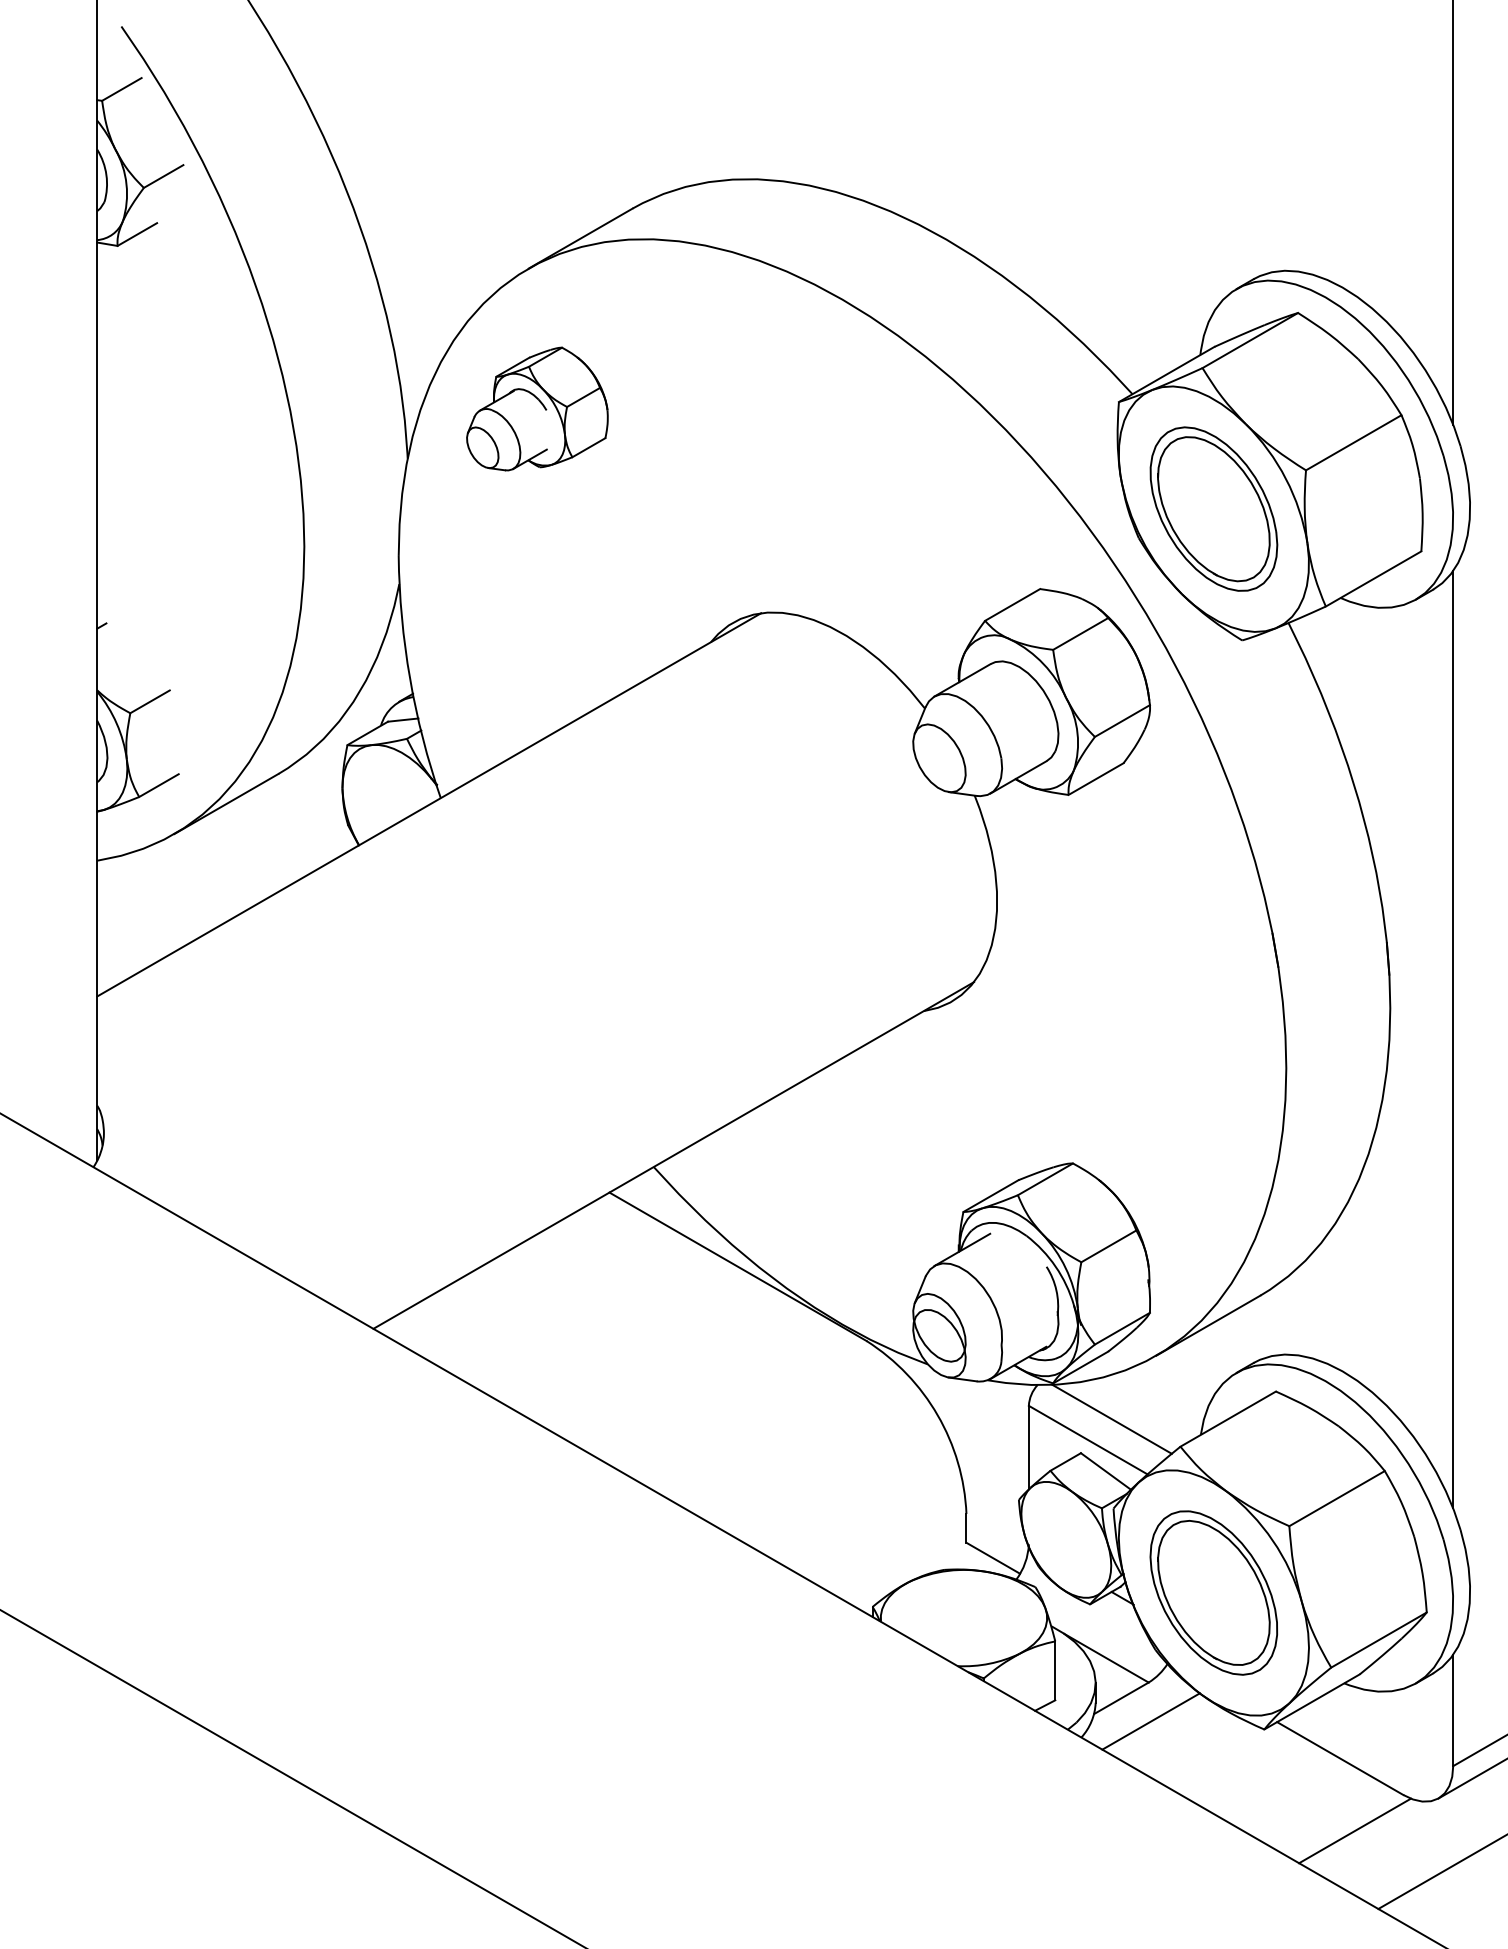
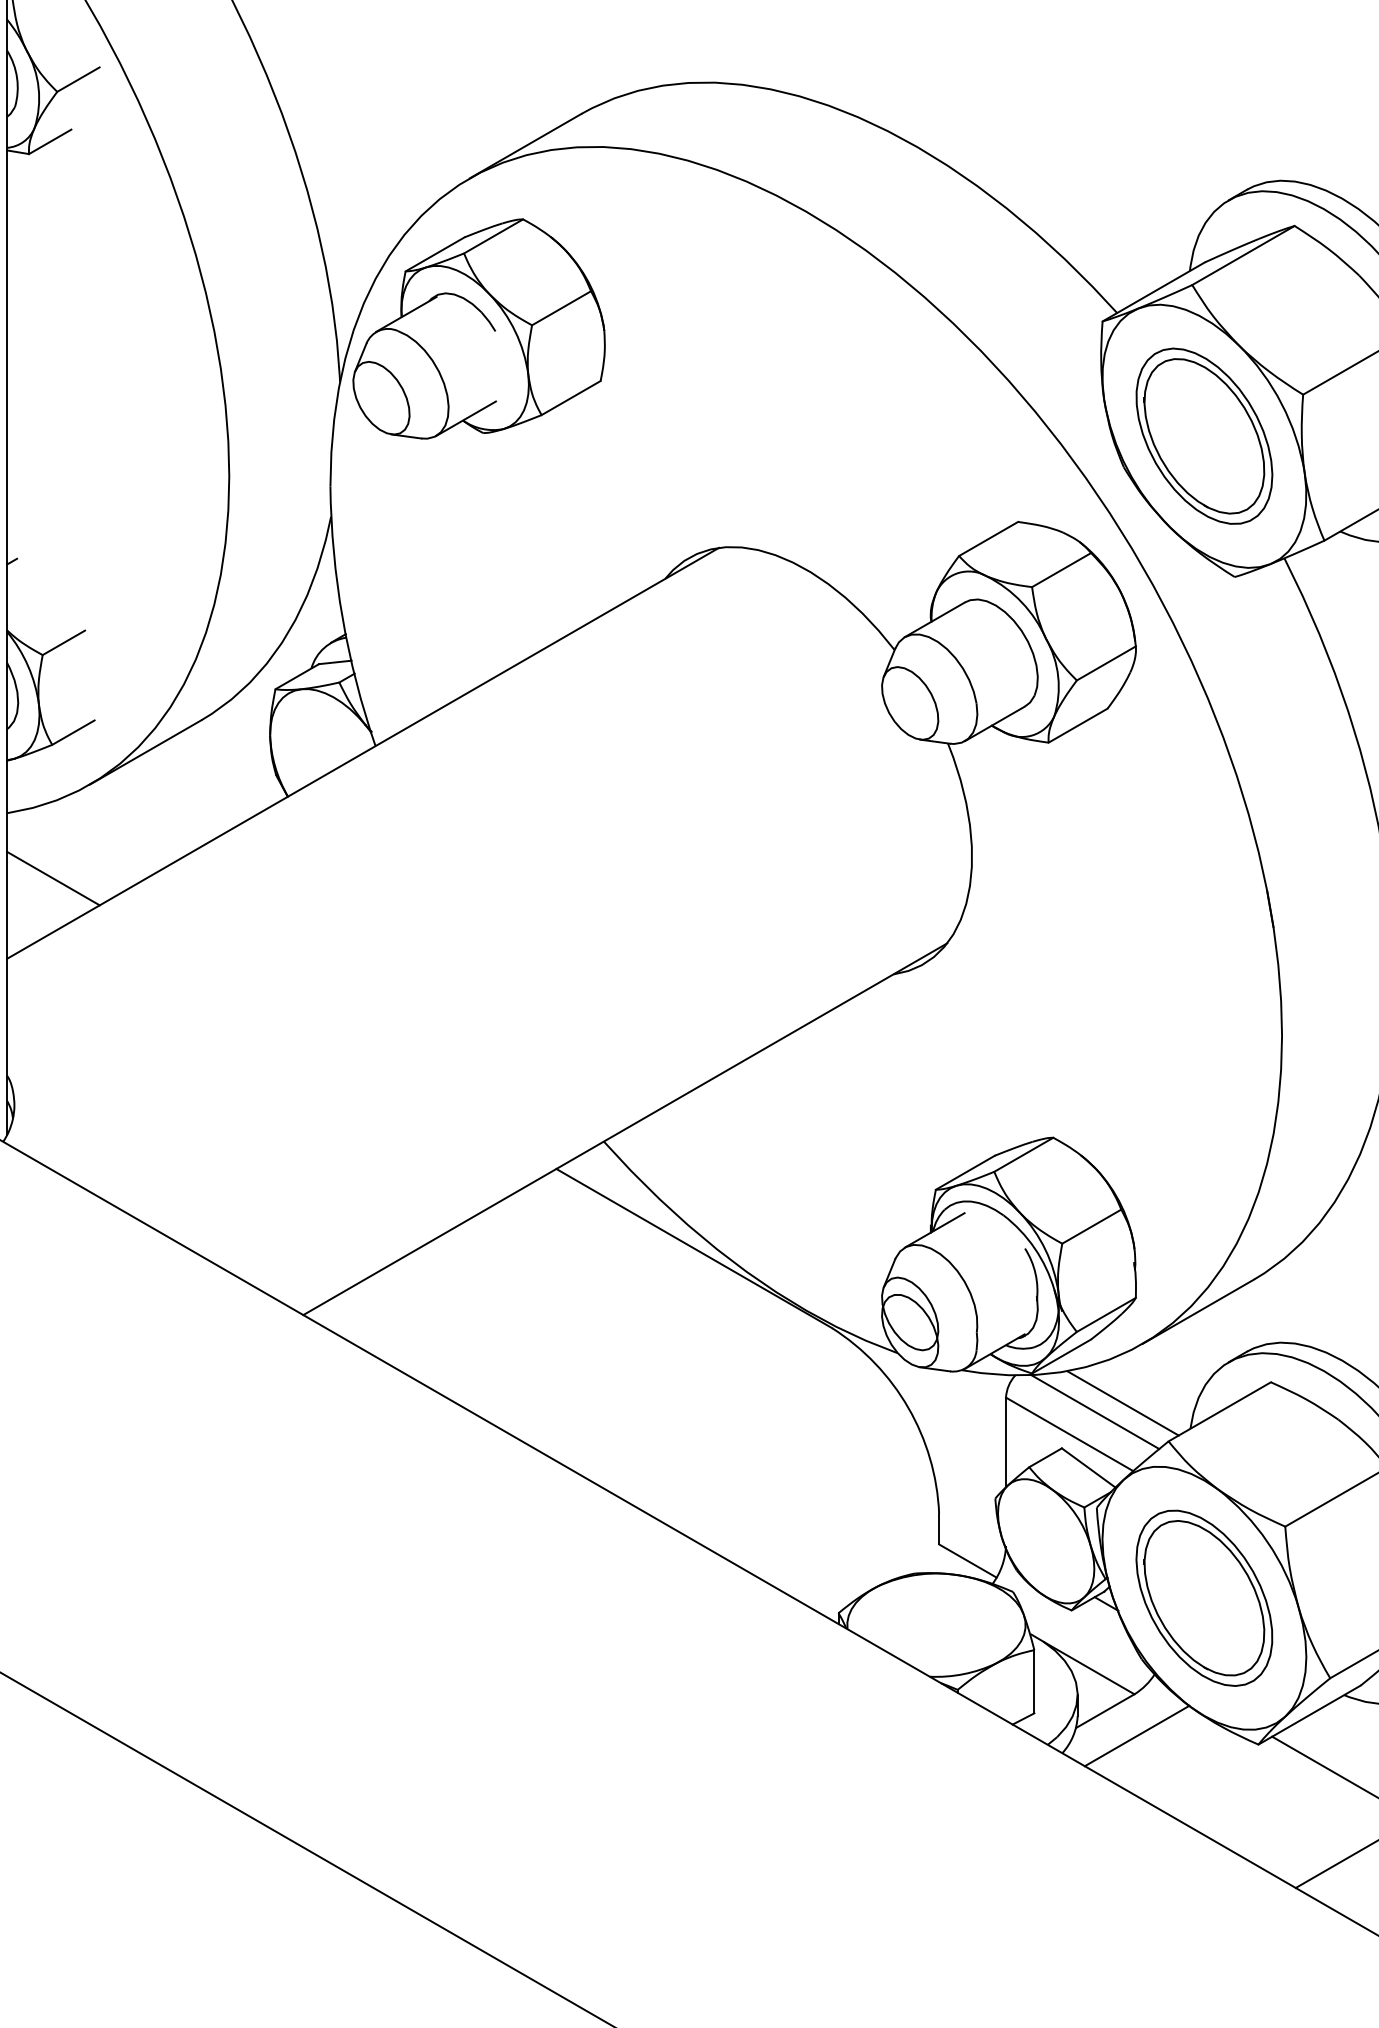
part: (537, 408) -> (479, 328), size x1.67
line: (140, 921) -> (53, 878), added
line: (1137, 1411) -> (1122, 1403), added

